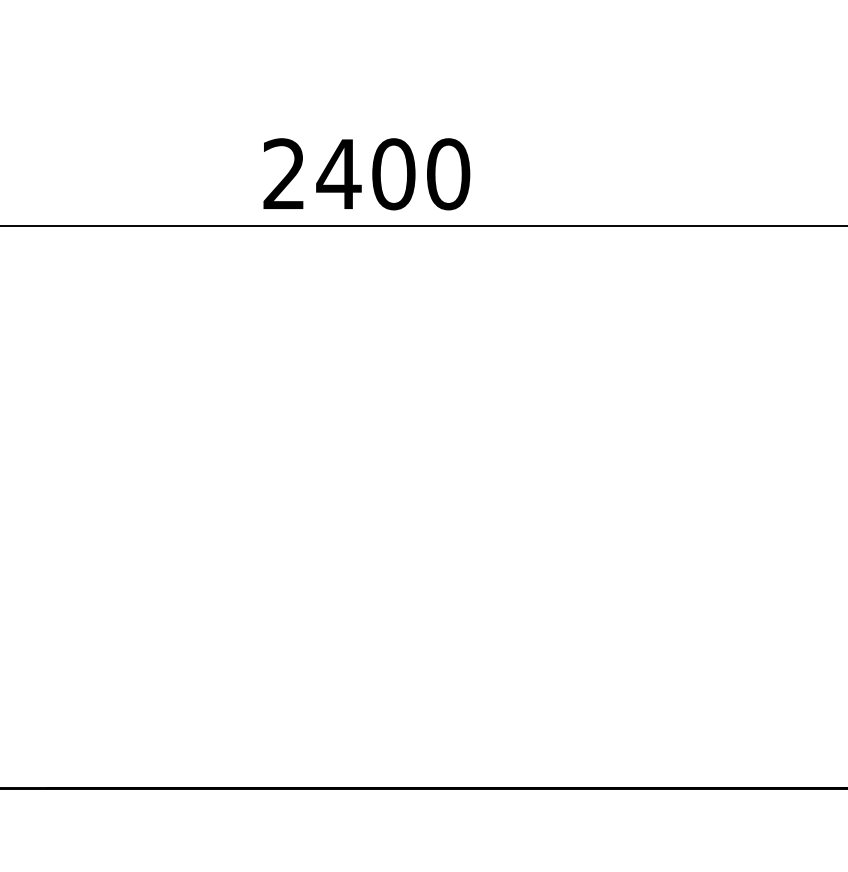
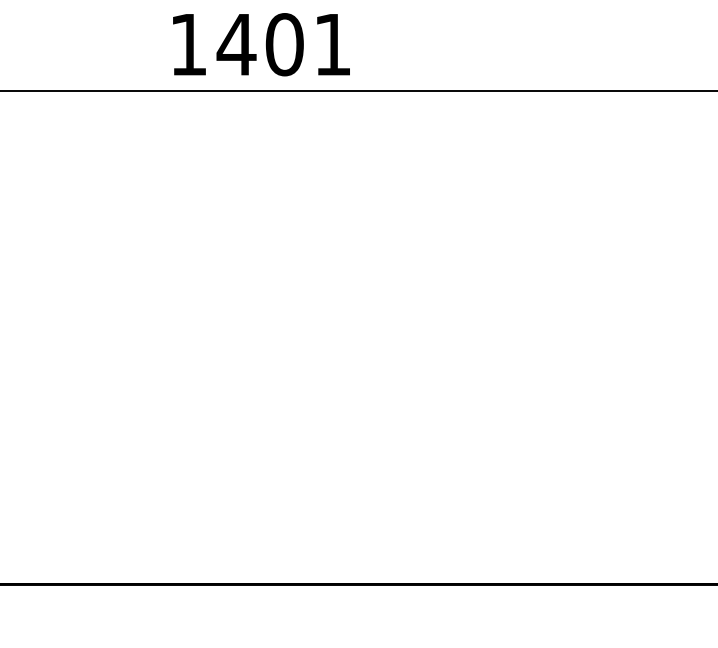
text: (366, 174) -> (260, 44), 2400 -> 1401

